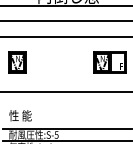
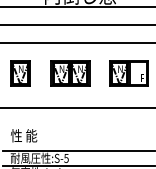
part: (59, 62) -> (69, 73), added

